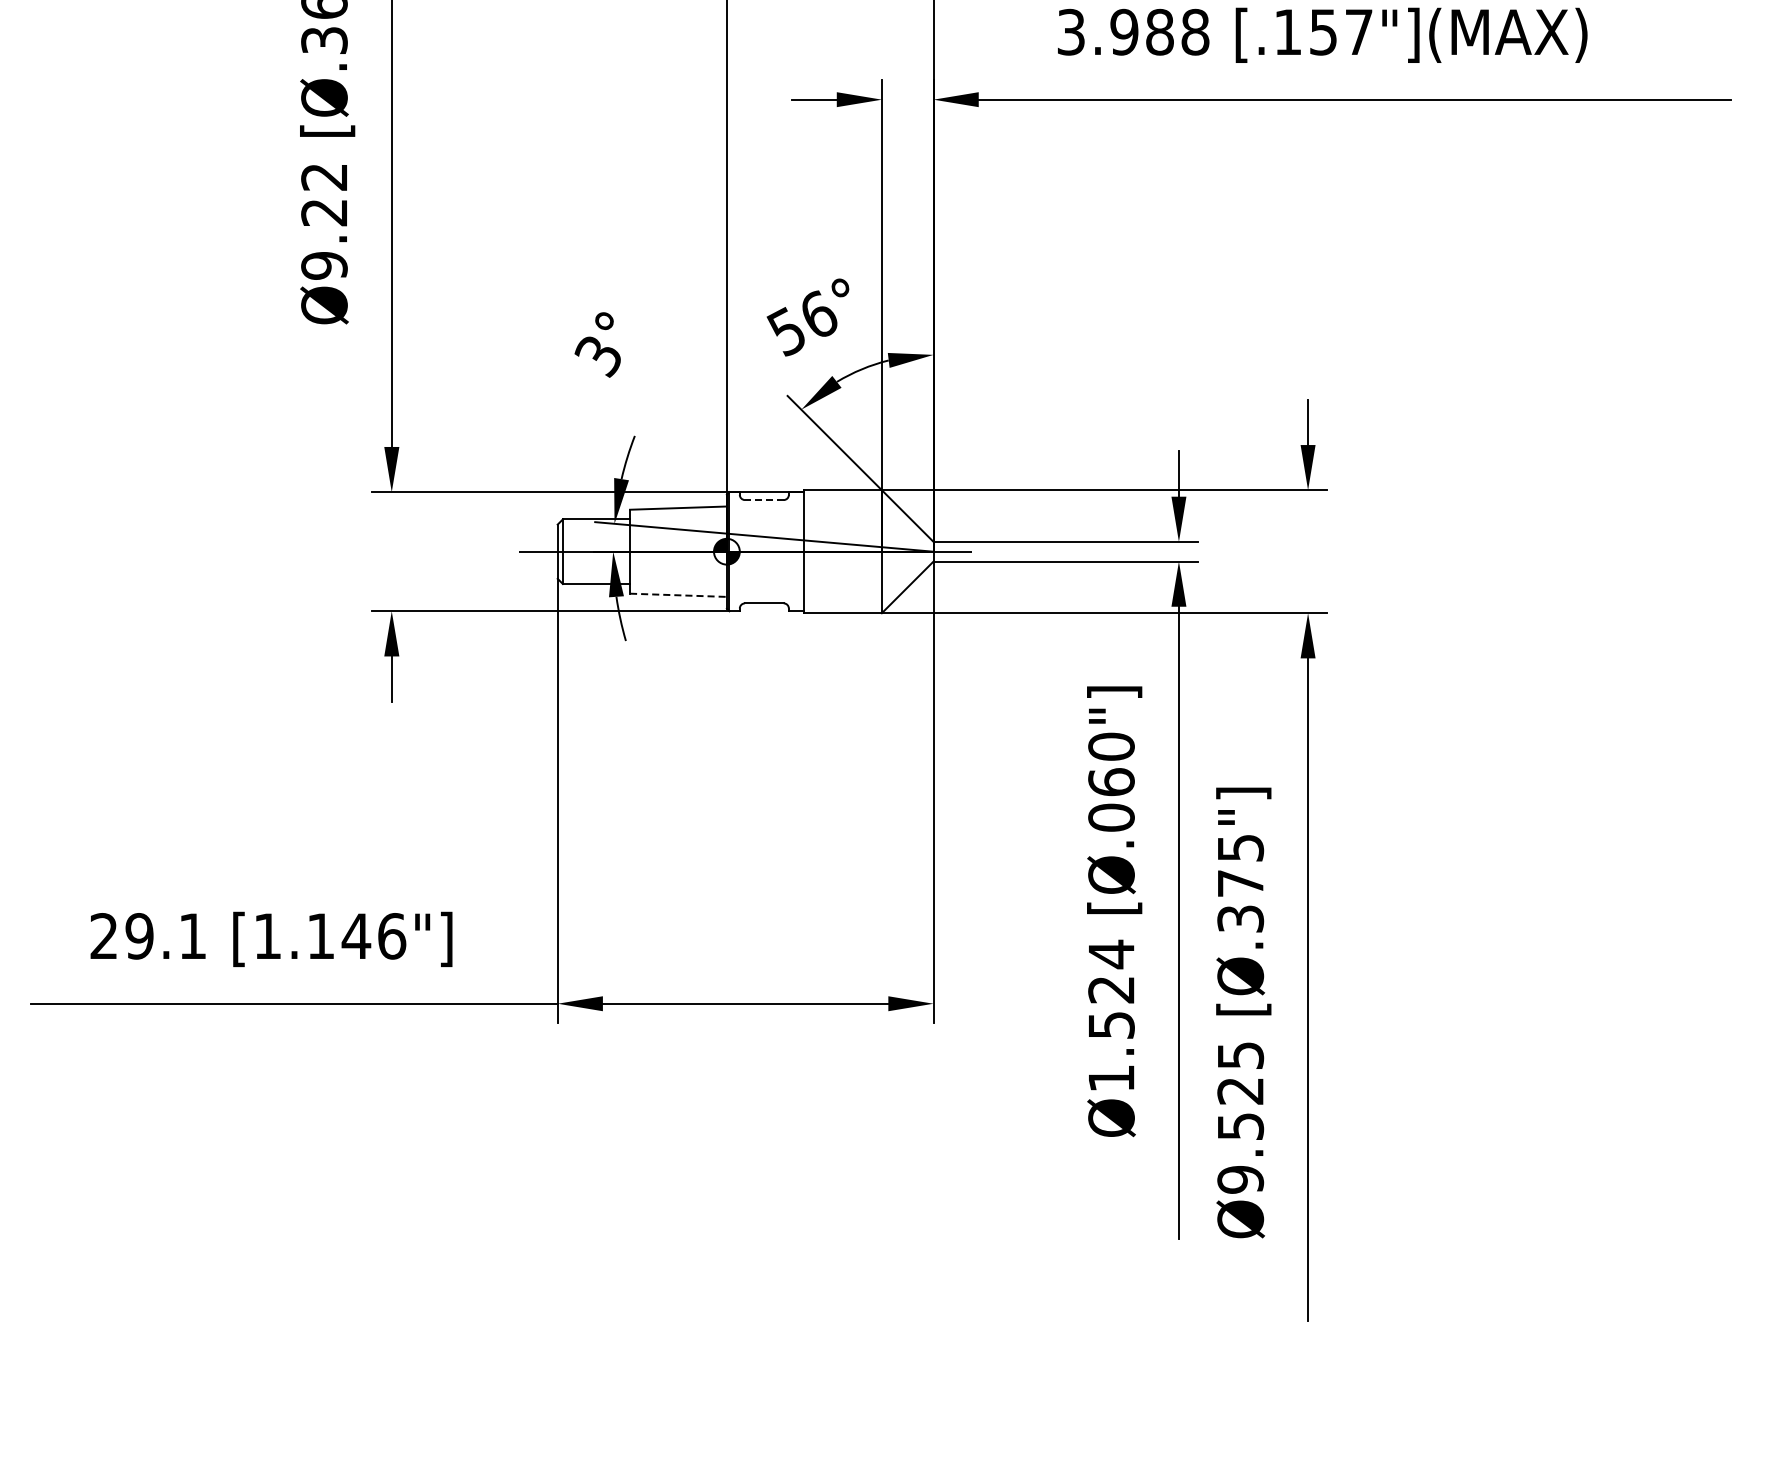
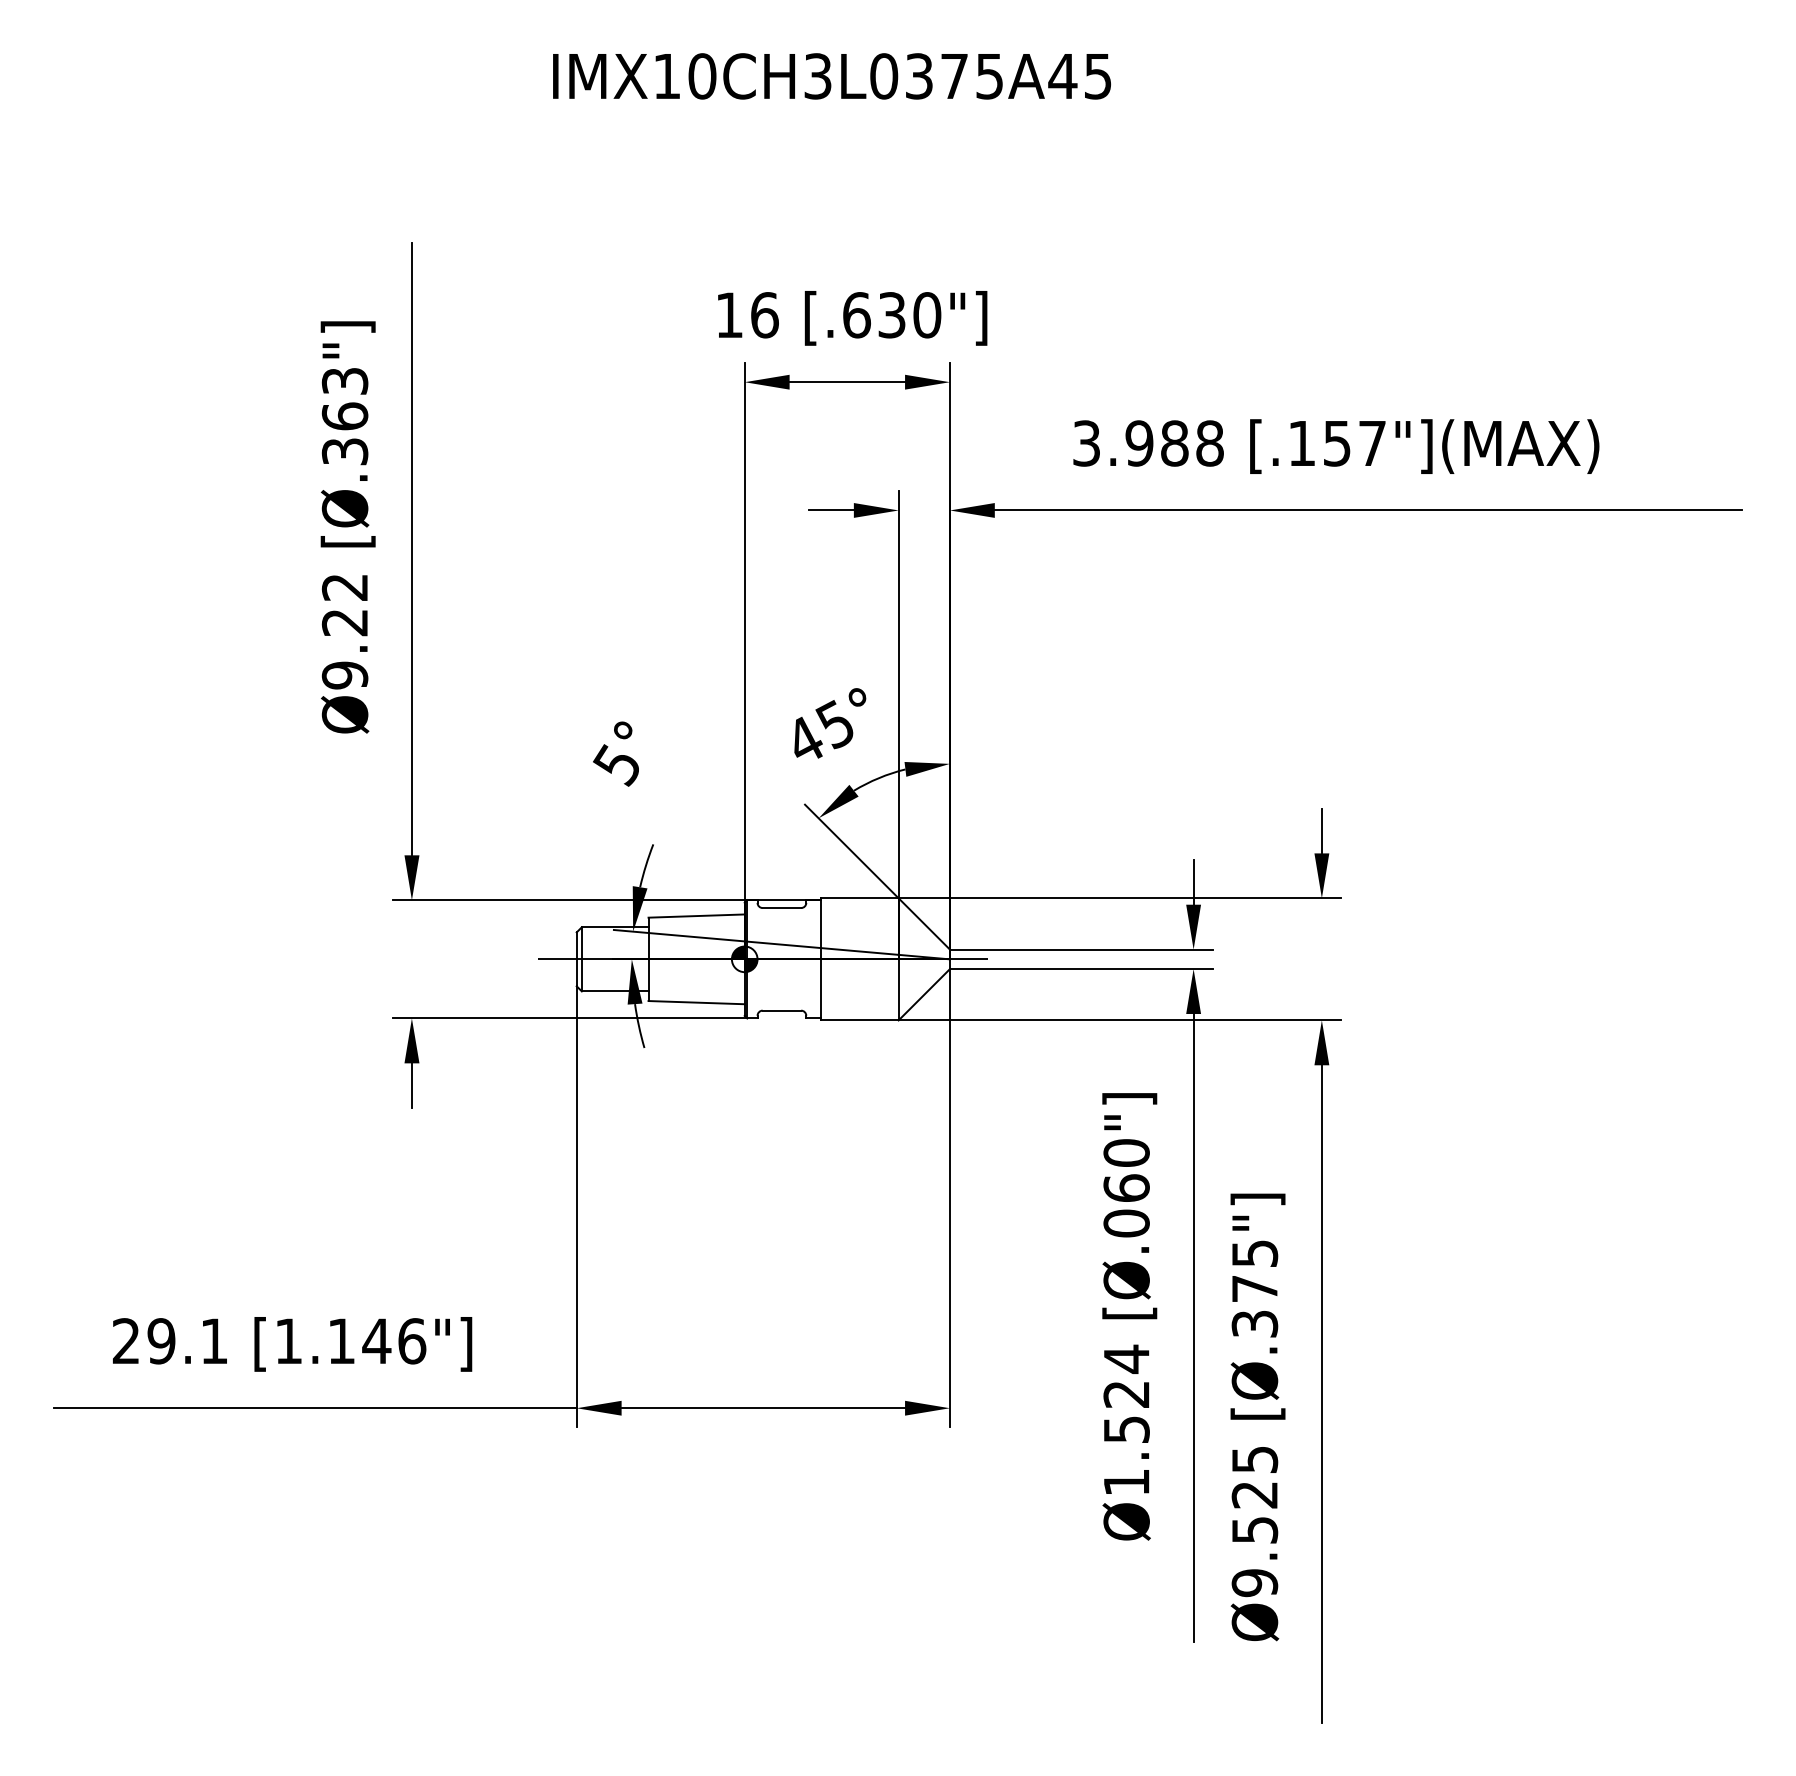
text: (802, 323) -> (819, 732), 56° -> 45°
text: (597, 356) -> (616, 765), 3° -> 5°
line: (763, 500) -> (781, 908), dashed -> solid
line: (679, 595) -> (697, 1002), dashed -> solid

